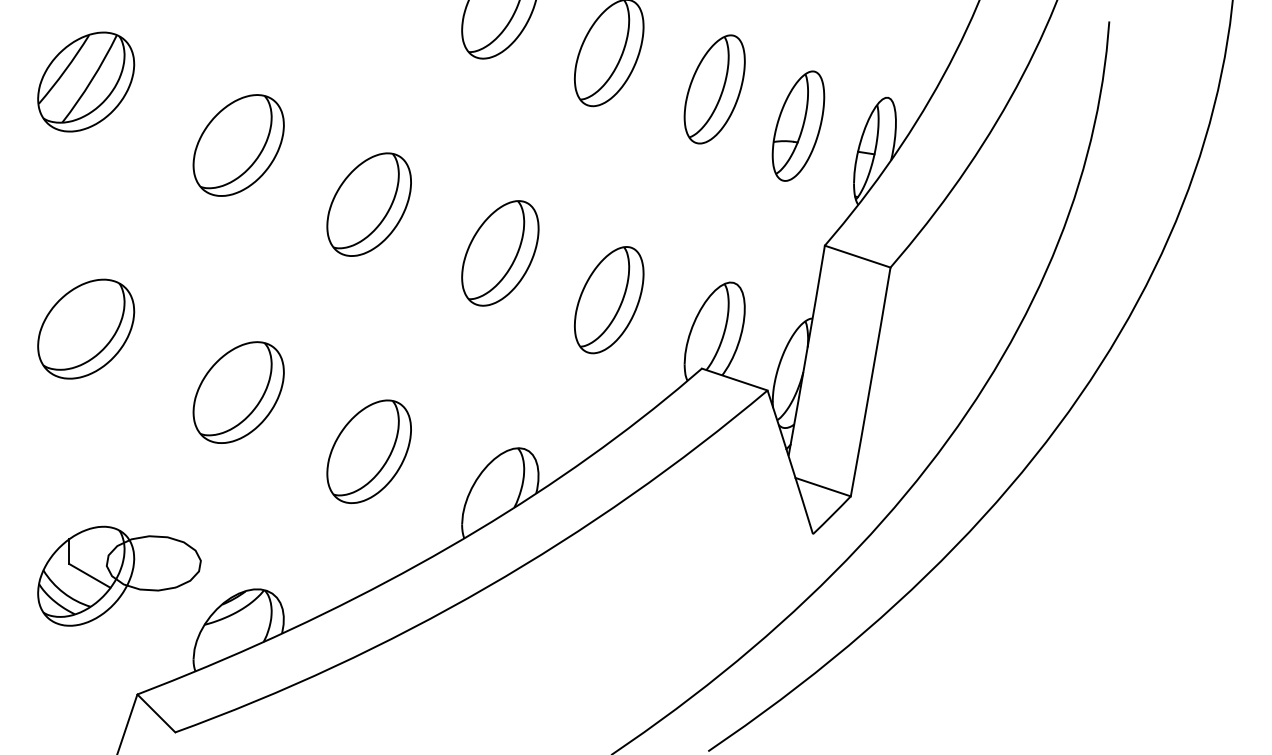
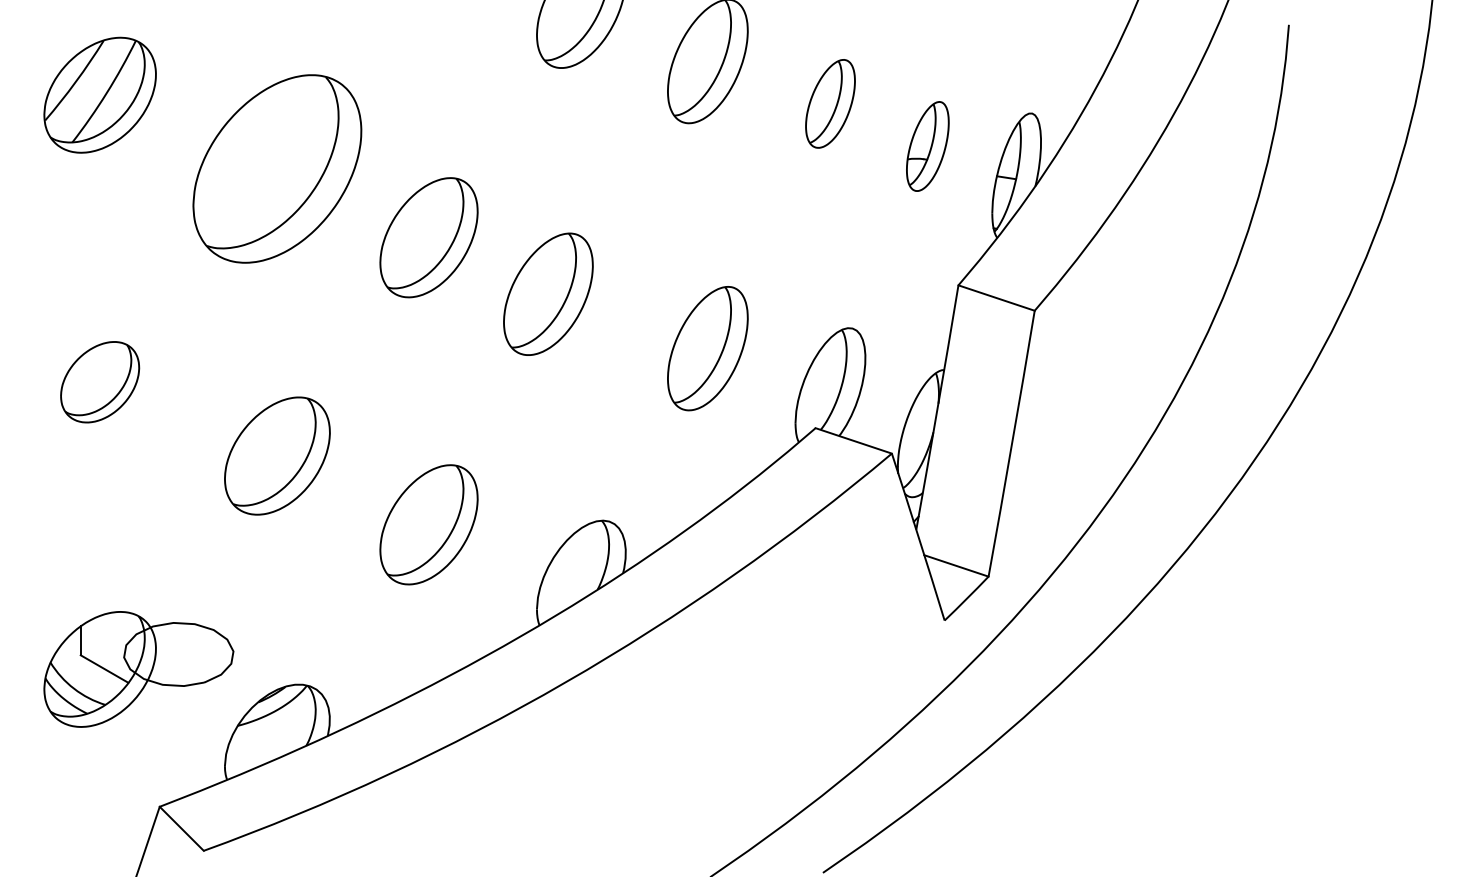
part: (714, 89) -> (830, 103), size x0.7
part: (798, 126) -> (927, 146), size x0.7
part: (238, 145) -> (277, 168), size x1.6
part: (500, 252) -> (548, 293), moved
part: (85, 328) -> (99, 381), size x0.7

